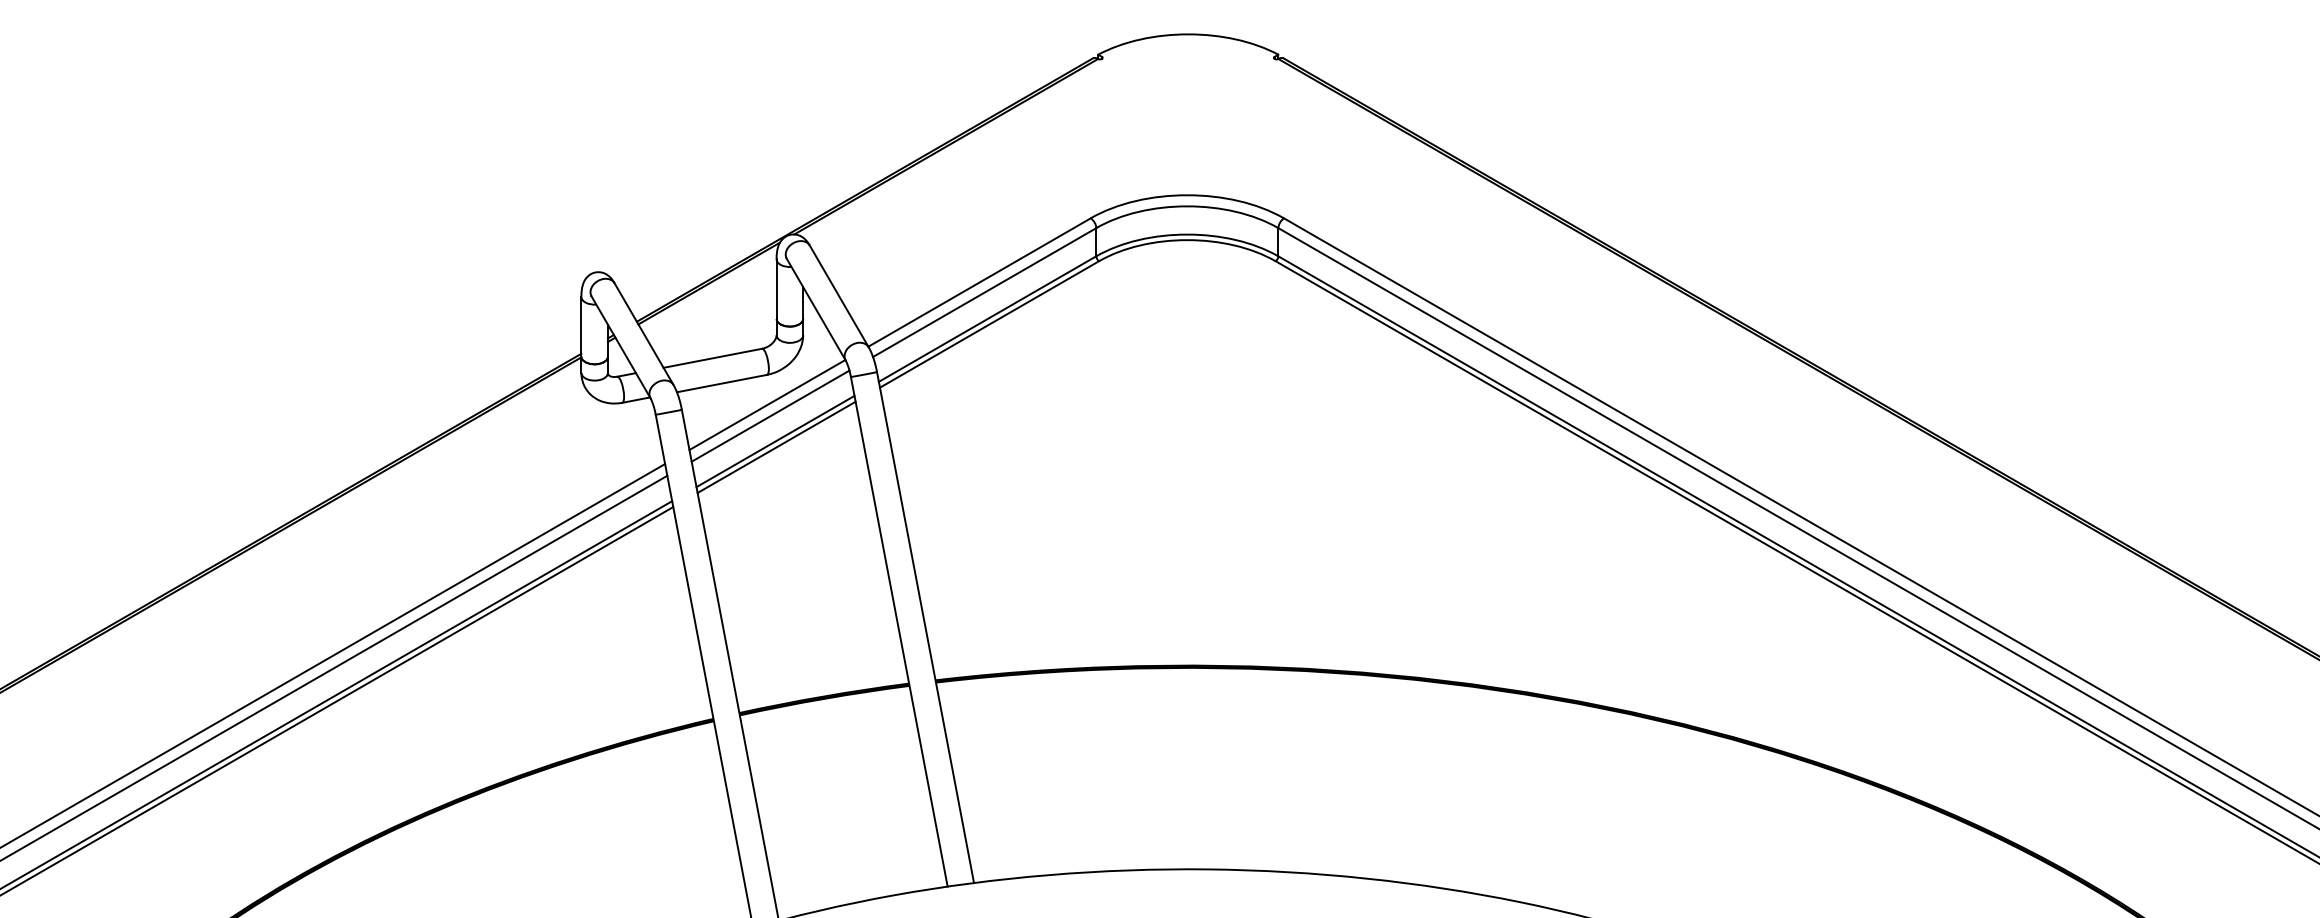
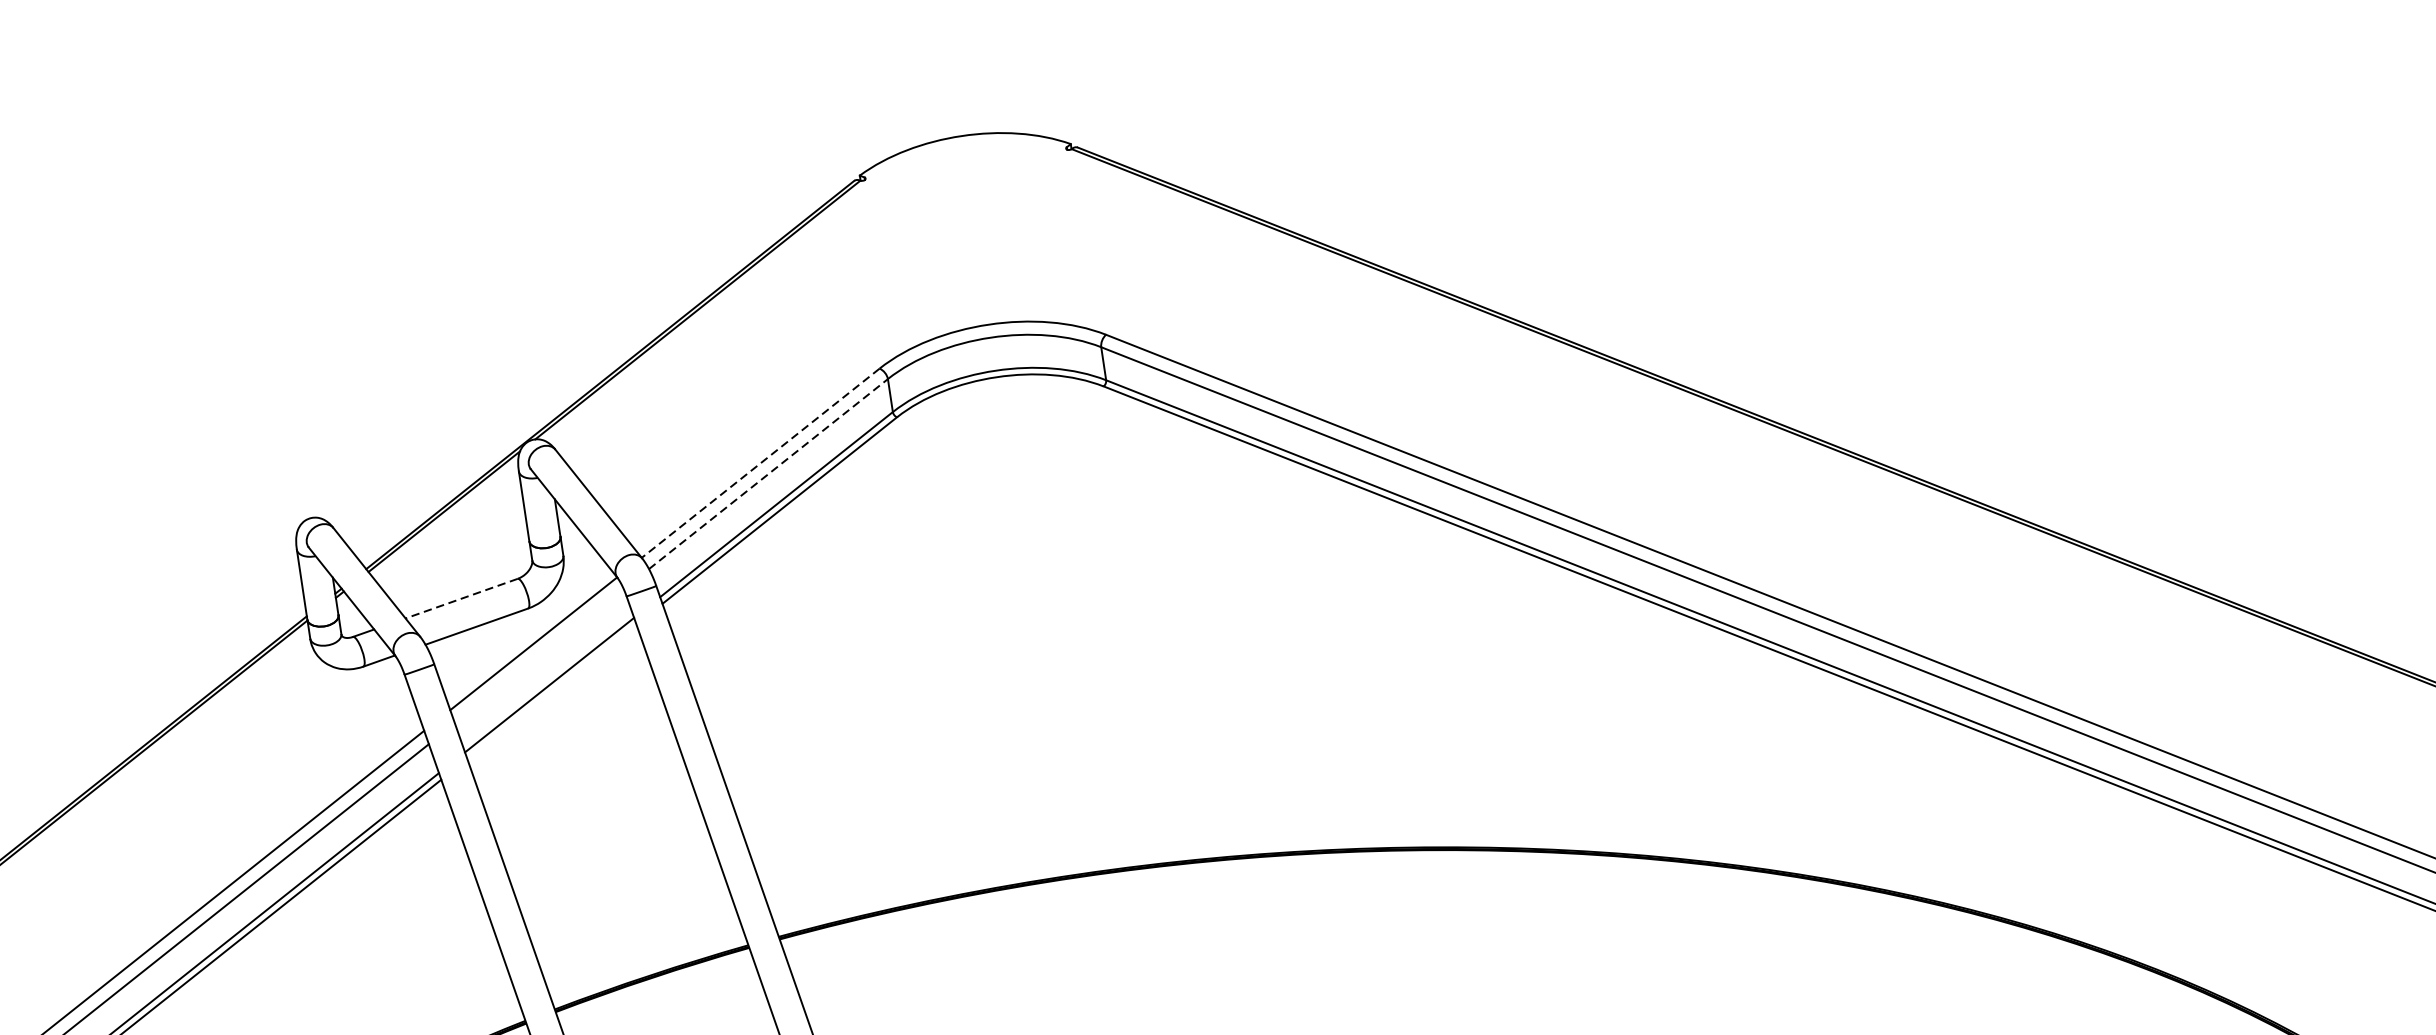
line: (979, 282) -> (760, 463), solid -> dashed
line: (984, 292) -> (768, 474), solid -> dashed
line: (712, 358) -> (461, 598), solid -> dashed
line: (770, 415) -> (539, 655), removed
line: (776, 446) -> (551, 690), removed

